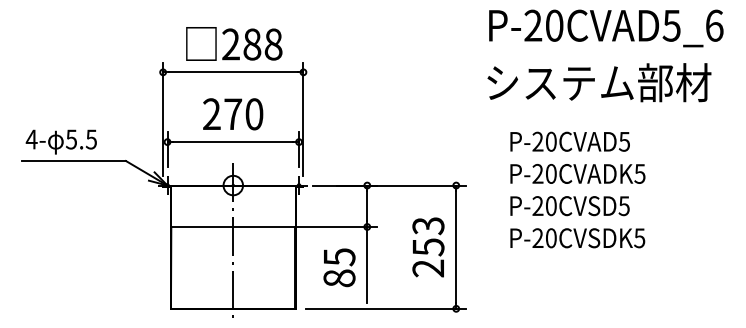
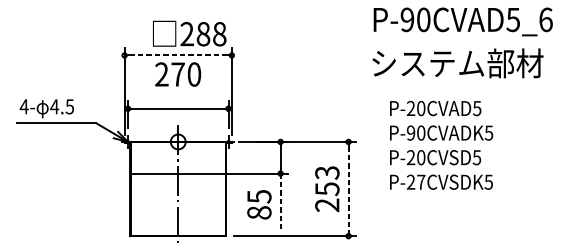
text: (533, 25) -> (407, 19), P-20CVAD5_6 -> P-90CVAD5_6
text: (234, 43) -> (189, 33), moved
line: (232, 72) -> (177, 55), solid -> dashed
text: (233, 114) -> (178, 74), moved
text: (71, 139) -> (54, 106), 5.5 -> 4.5
text: (537, 173) -> (410, 132), P-20CVADK5 -> P-90CVADK5
text: (550, 238) -> (420, 182), P-20CVSDK5 -> P-27CVSDK5
line: (456, 247) -> (348, 189), solid -> dashed
line: (367, 264) -> (280, 202), solid -> dashed

